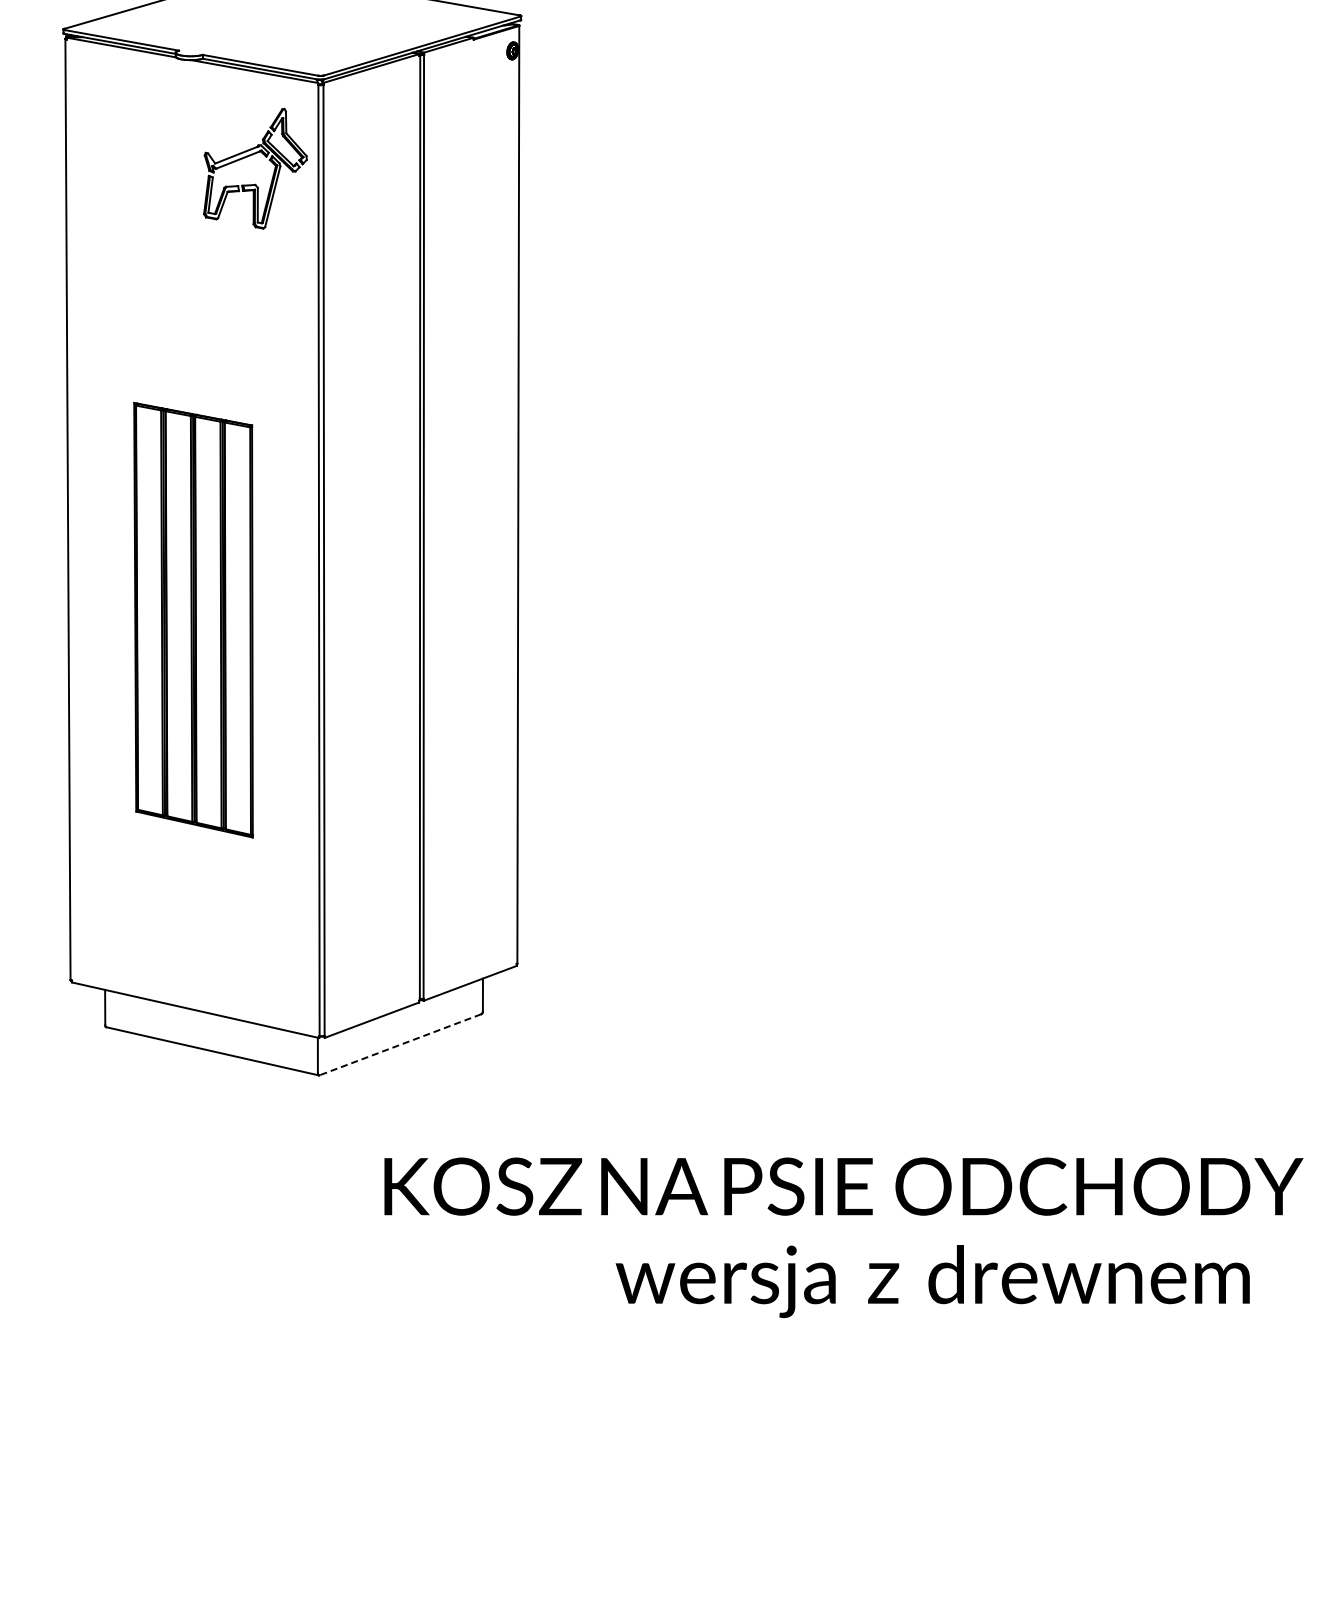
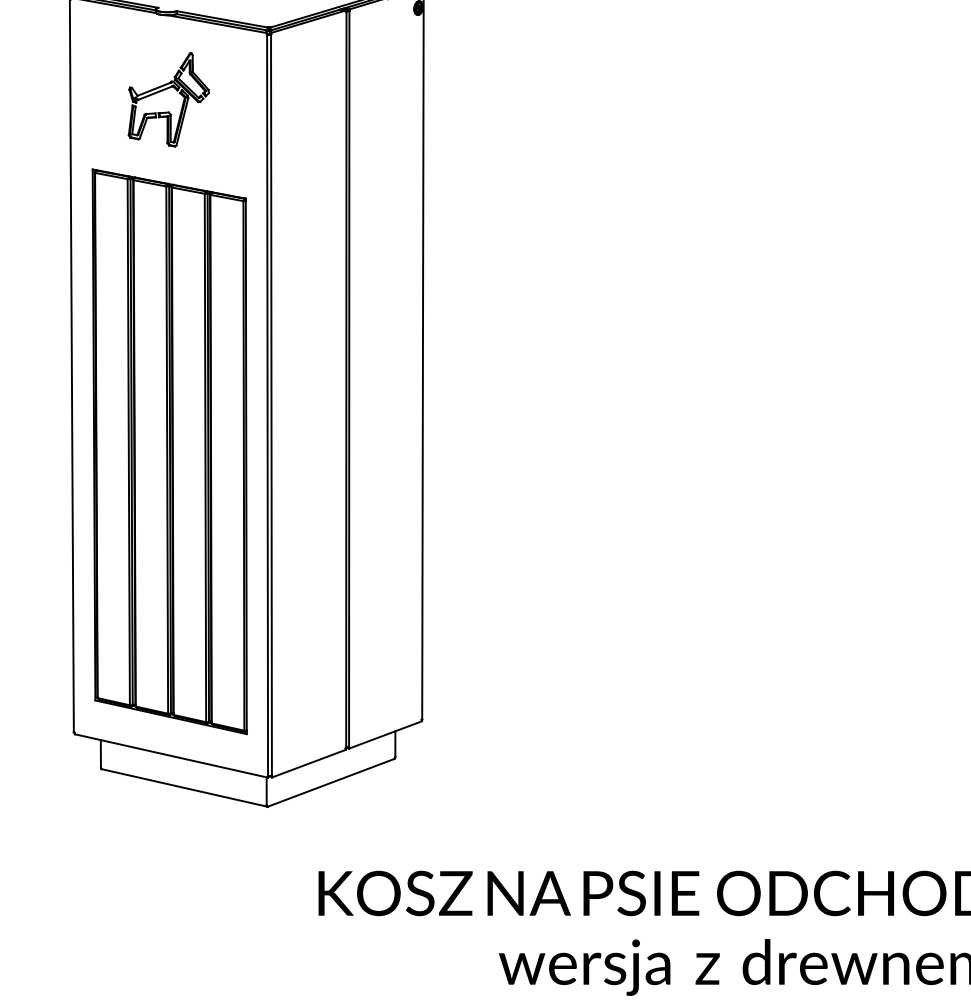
part: (250, 156) -> (165, 90), moved
part: (193, 620) -> (169, 452), size x1.67
line: (400, 1044) -> (331, 782), dashed -> solid

